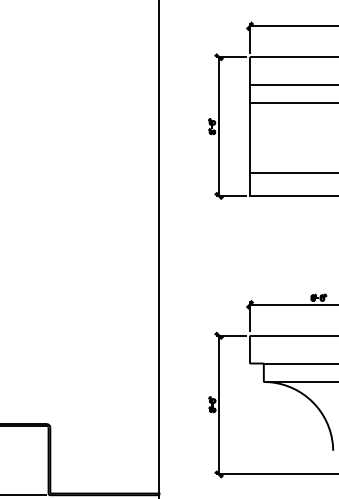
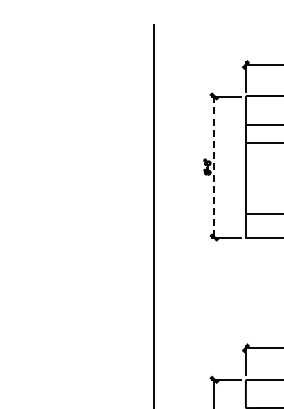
line: (219, 126) -> (214, 166), solid -> dashed

